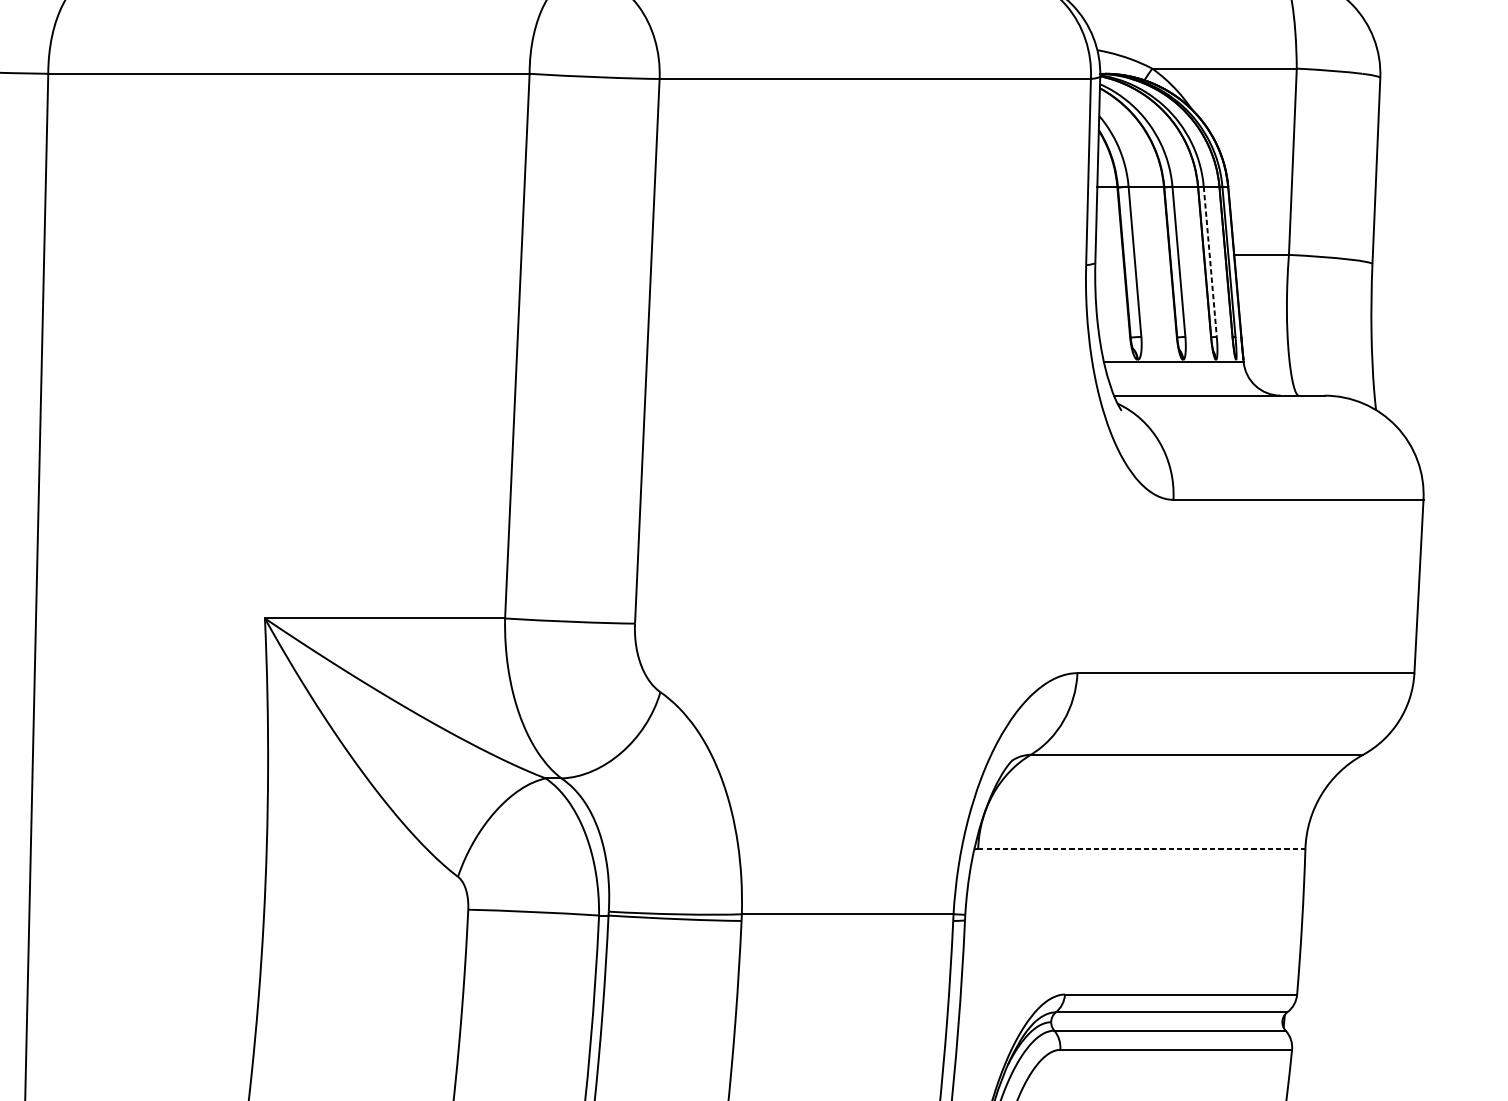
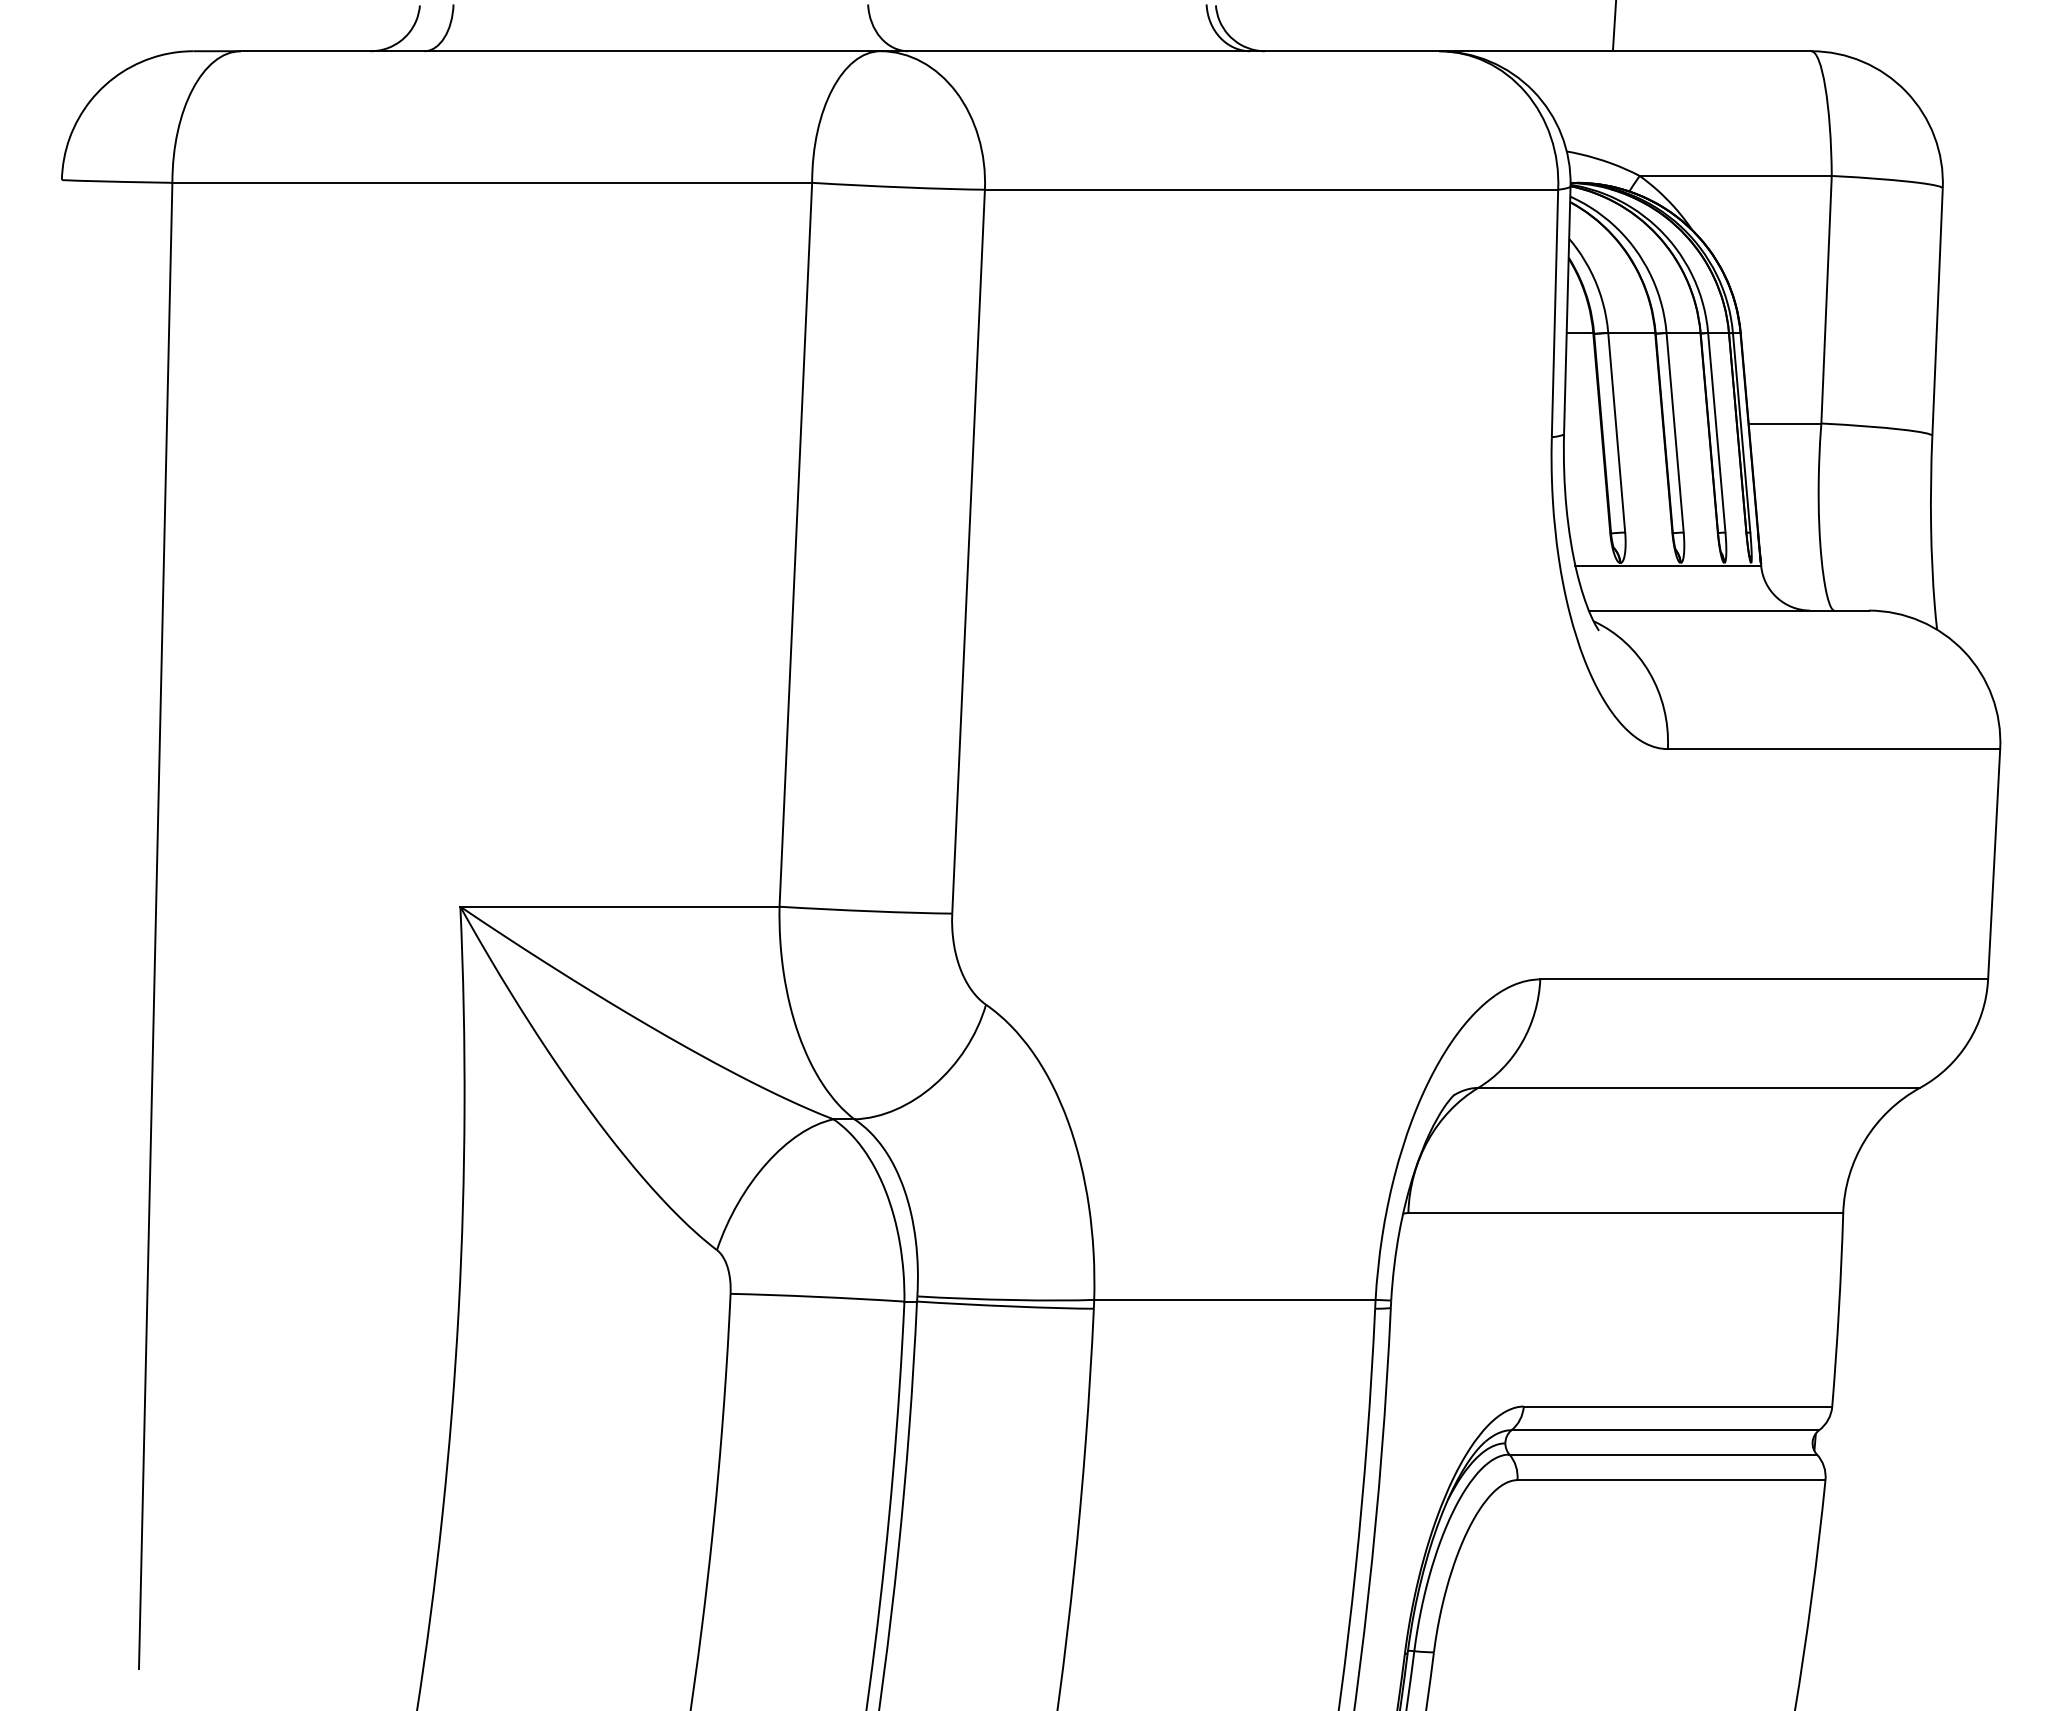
line: (1210, 262) -> (1716, 433), dashed -> solid
line: (1142, 849) -> (1626, 1213), dashed -> solid

